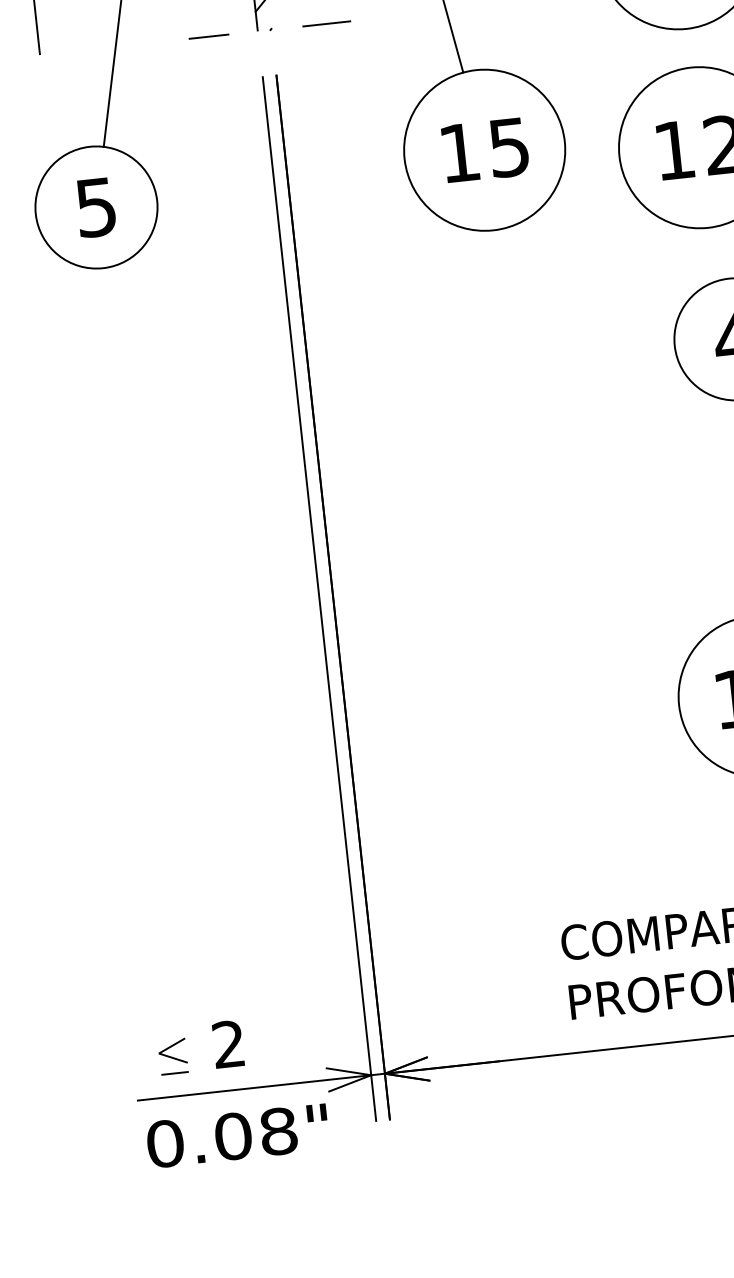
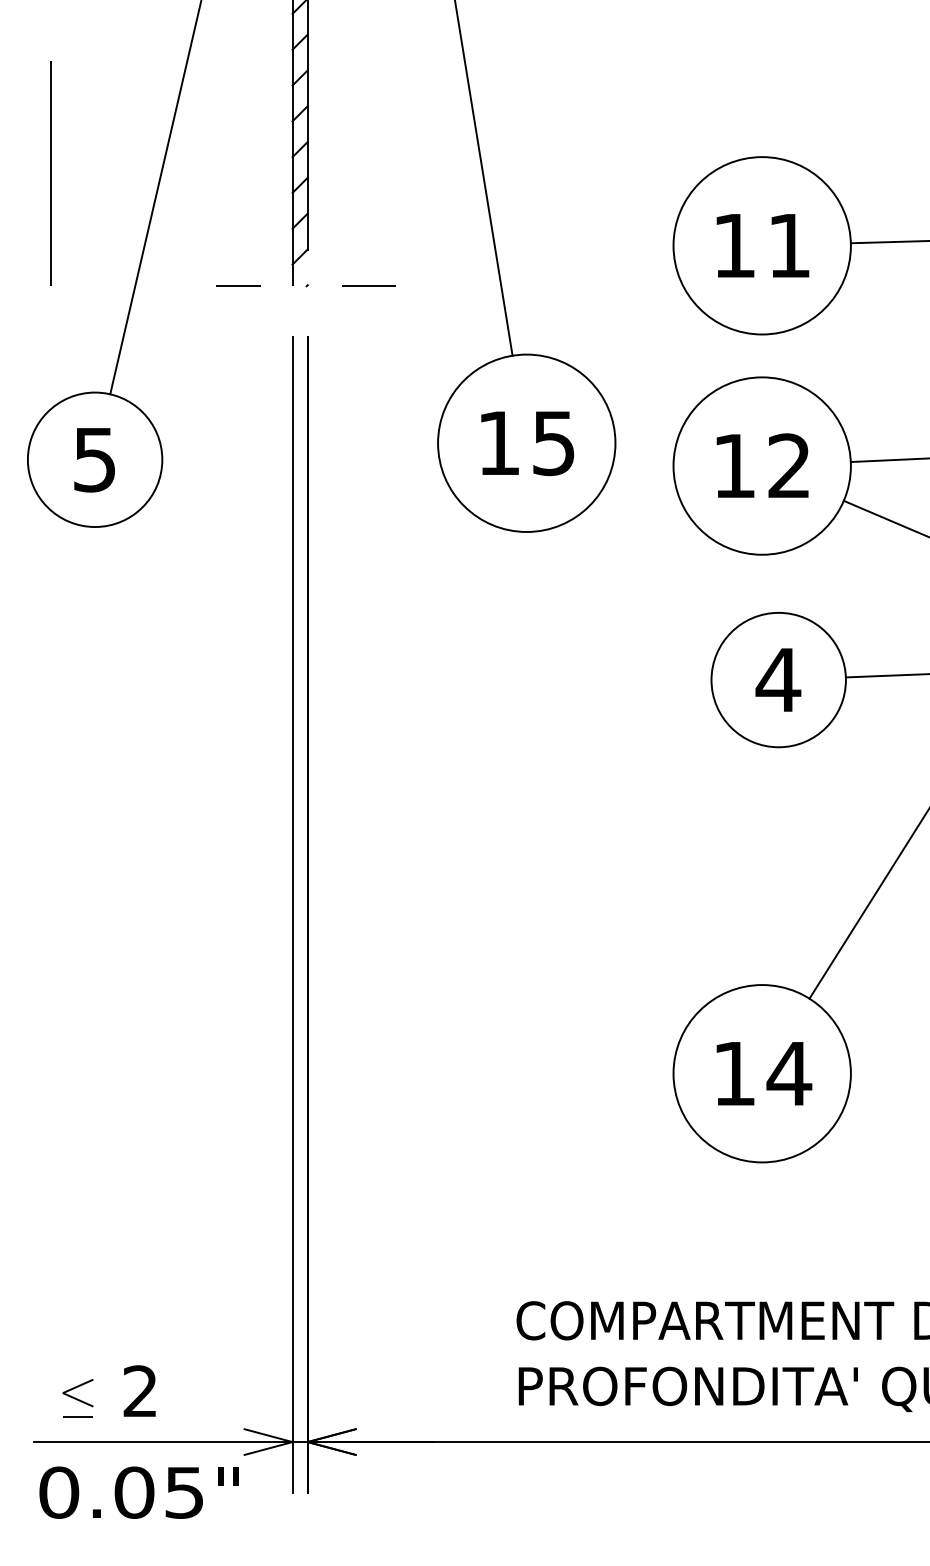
text: (278, 1131) -> (184, 1492), 0.08 -> 0.05

